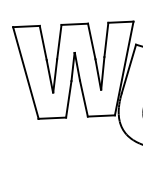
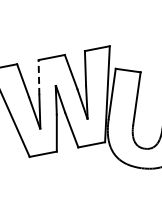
line: (58, 42) -> (38, 77), solid -> dashed

